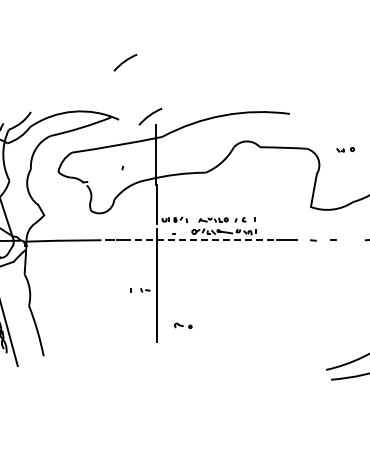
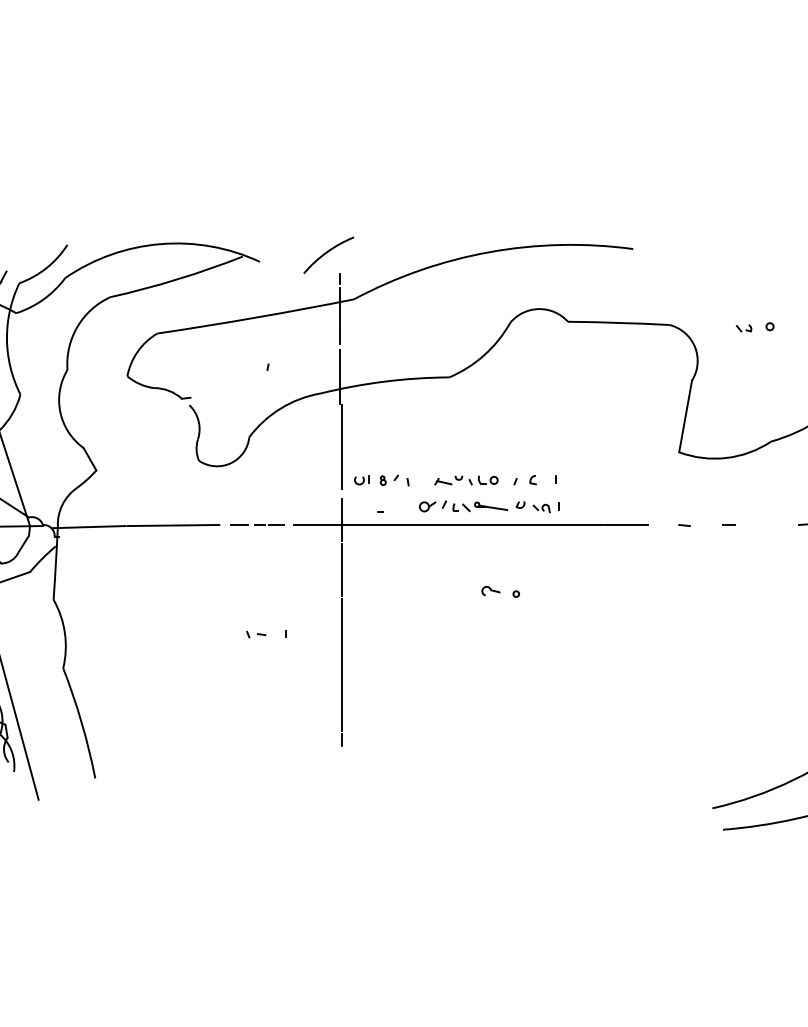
arc: (125, 62) -> (273, 136), removed
line: (205, 240) -> (448, 525), dashed -> solid
part: (145, 290) -> (256, 634), moved
part: (183, 325) -> (501, 591), moved

